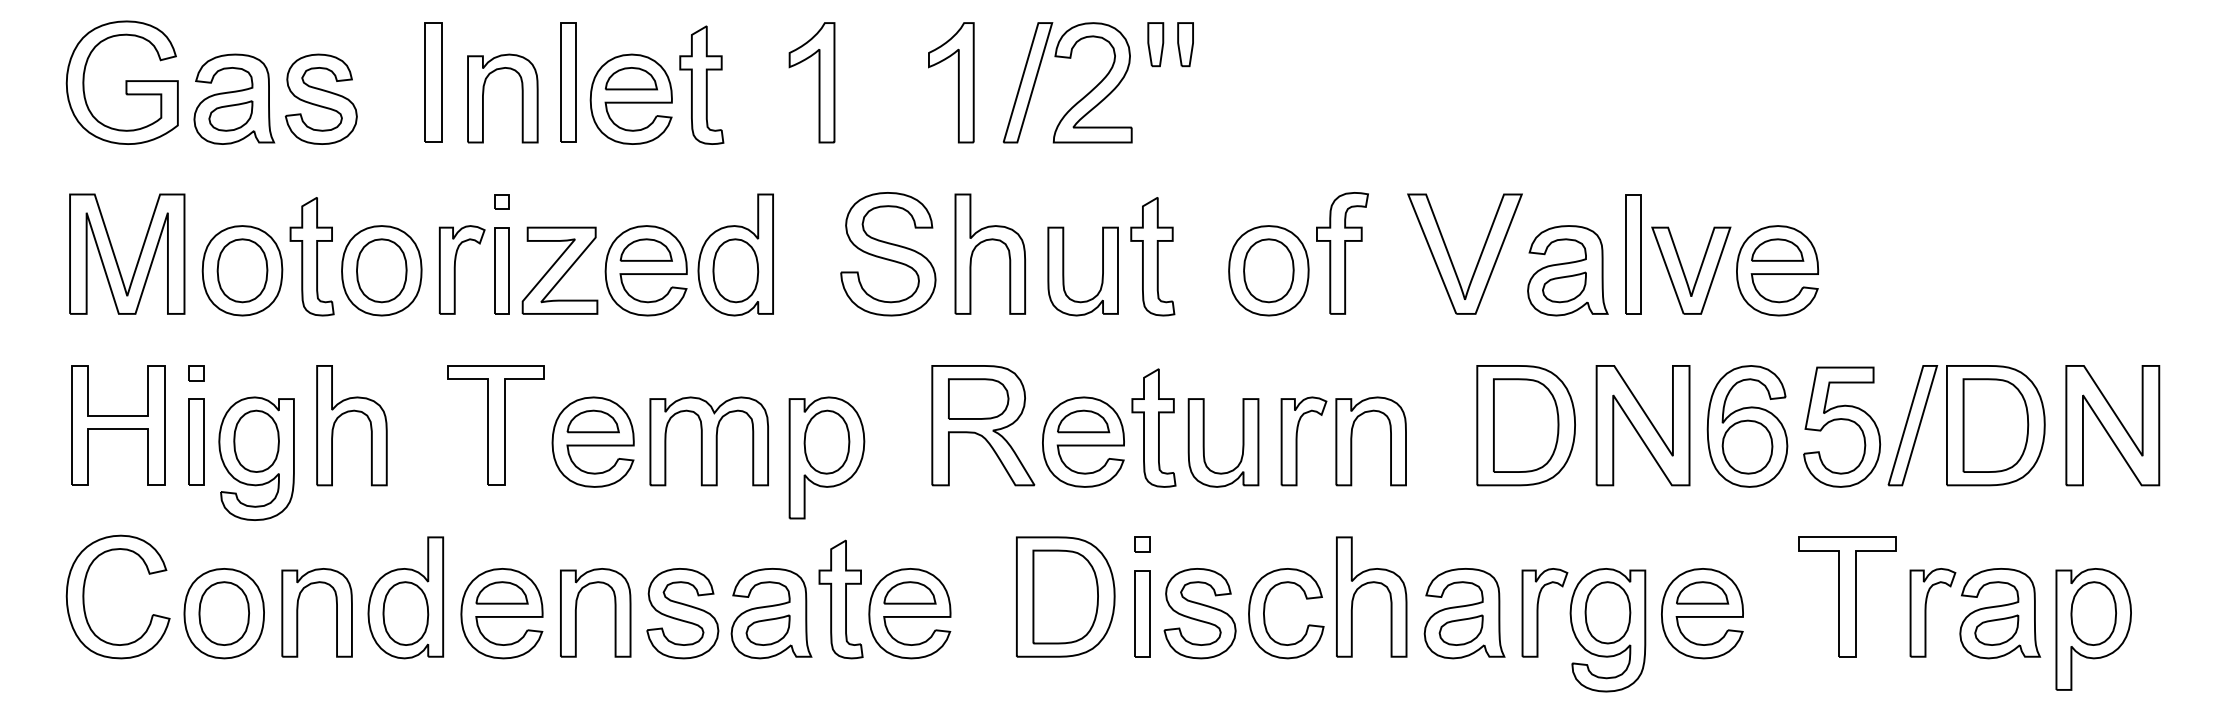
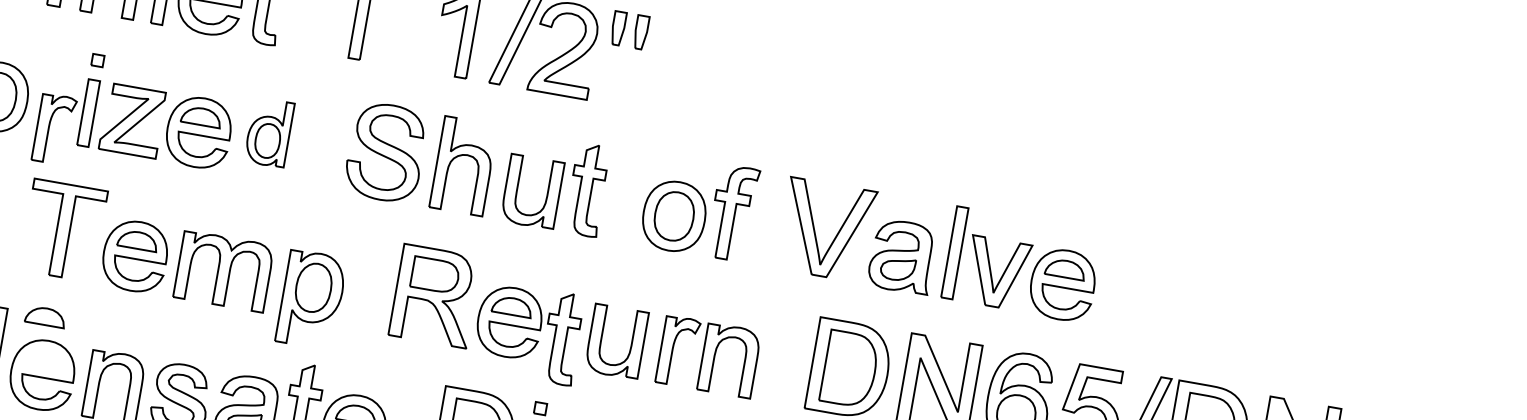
part: (735, 254) -> (269, 132), size x0.7
part: (461, 269) -> (53, 128), moved
part: (1153, 427) -> (561, 338), moved
part: (501, 592) -> (45, 316), moved

